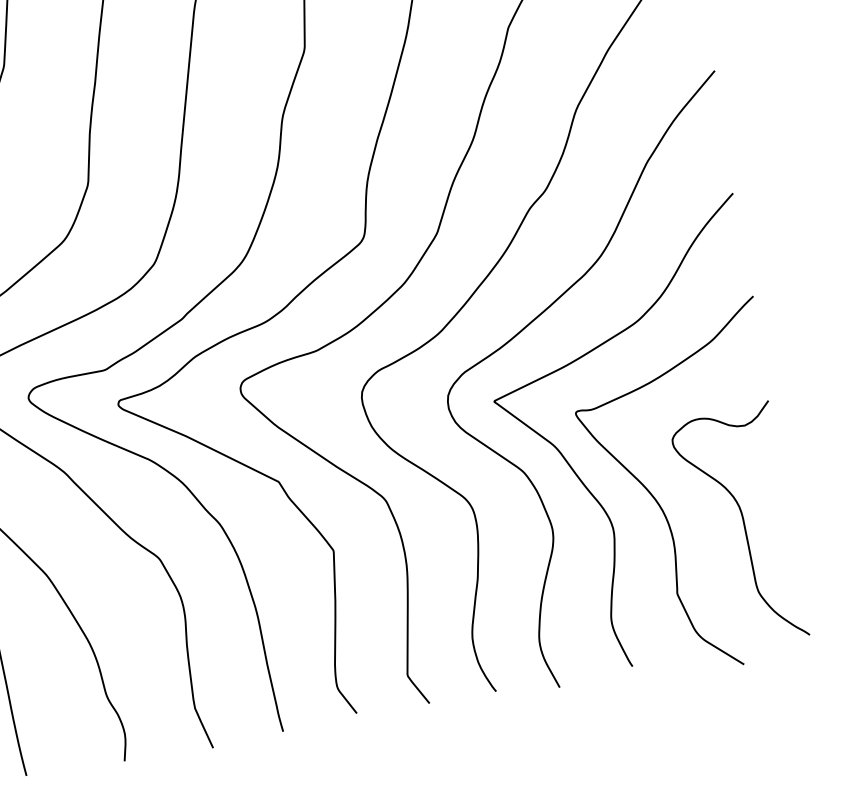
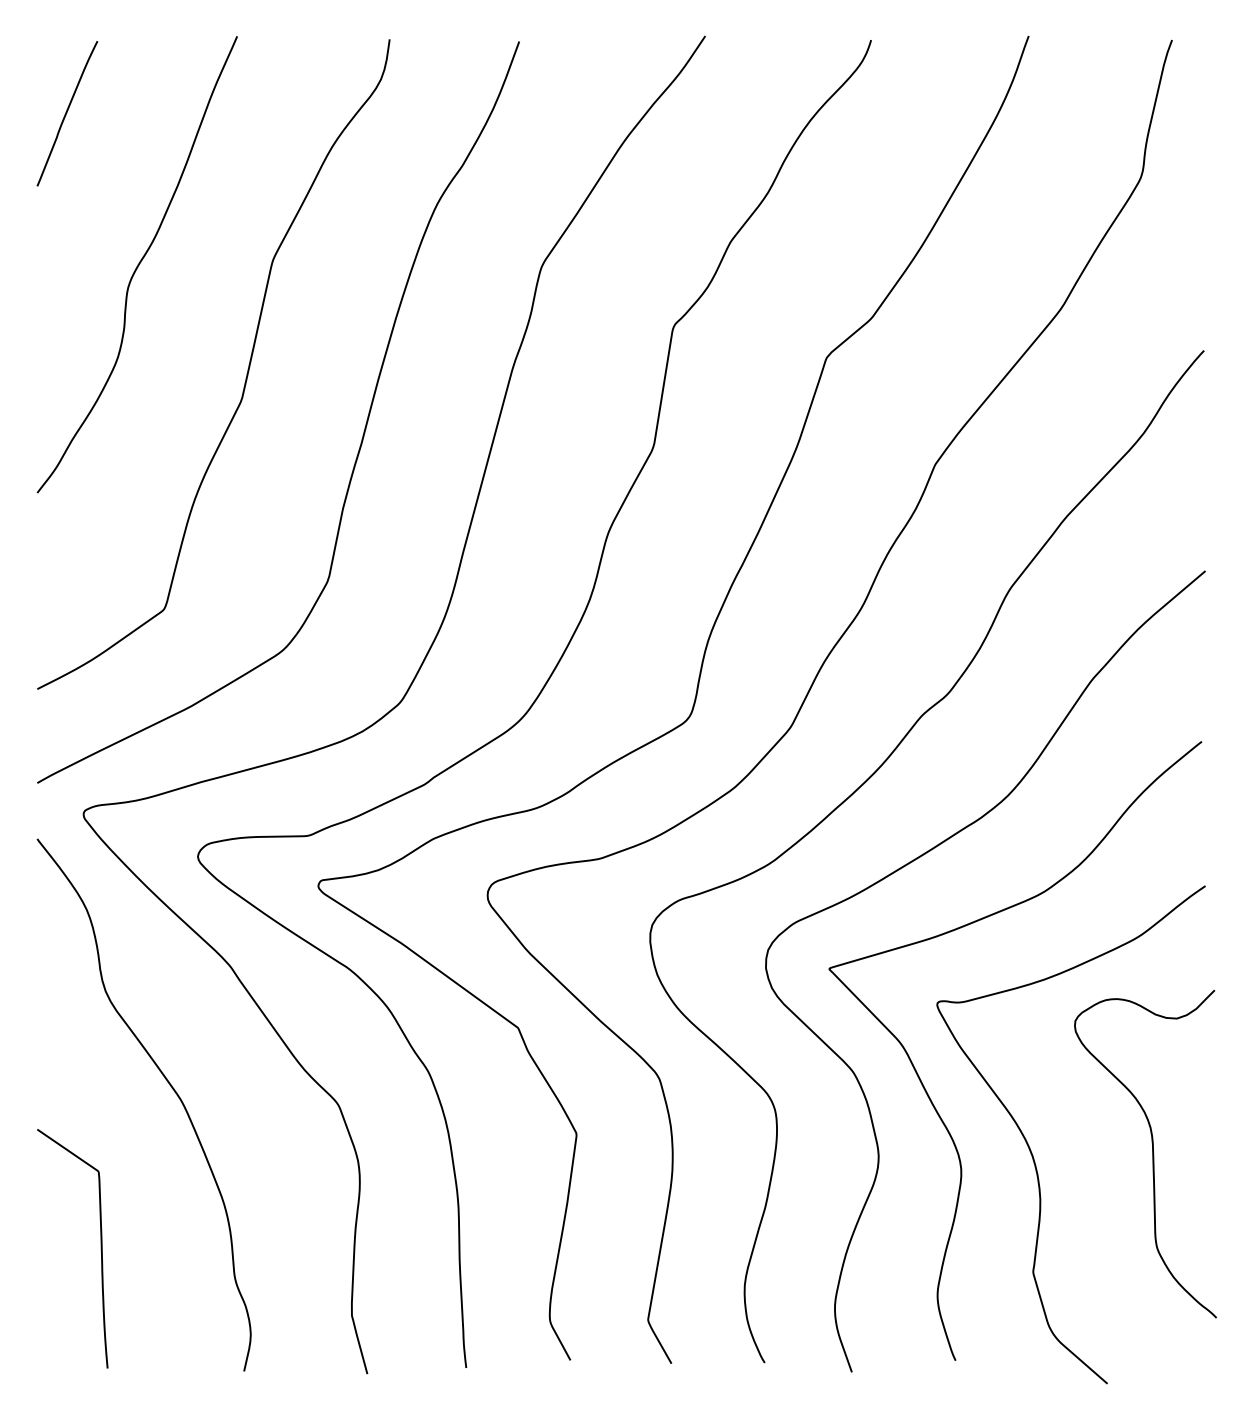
curve: (743, 525) -> (1152, 1153), moved

